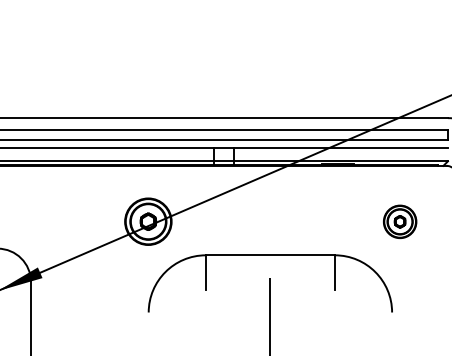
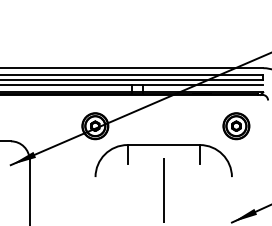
part: (400, 222) -> (236, 126), size x1.43

